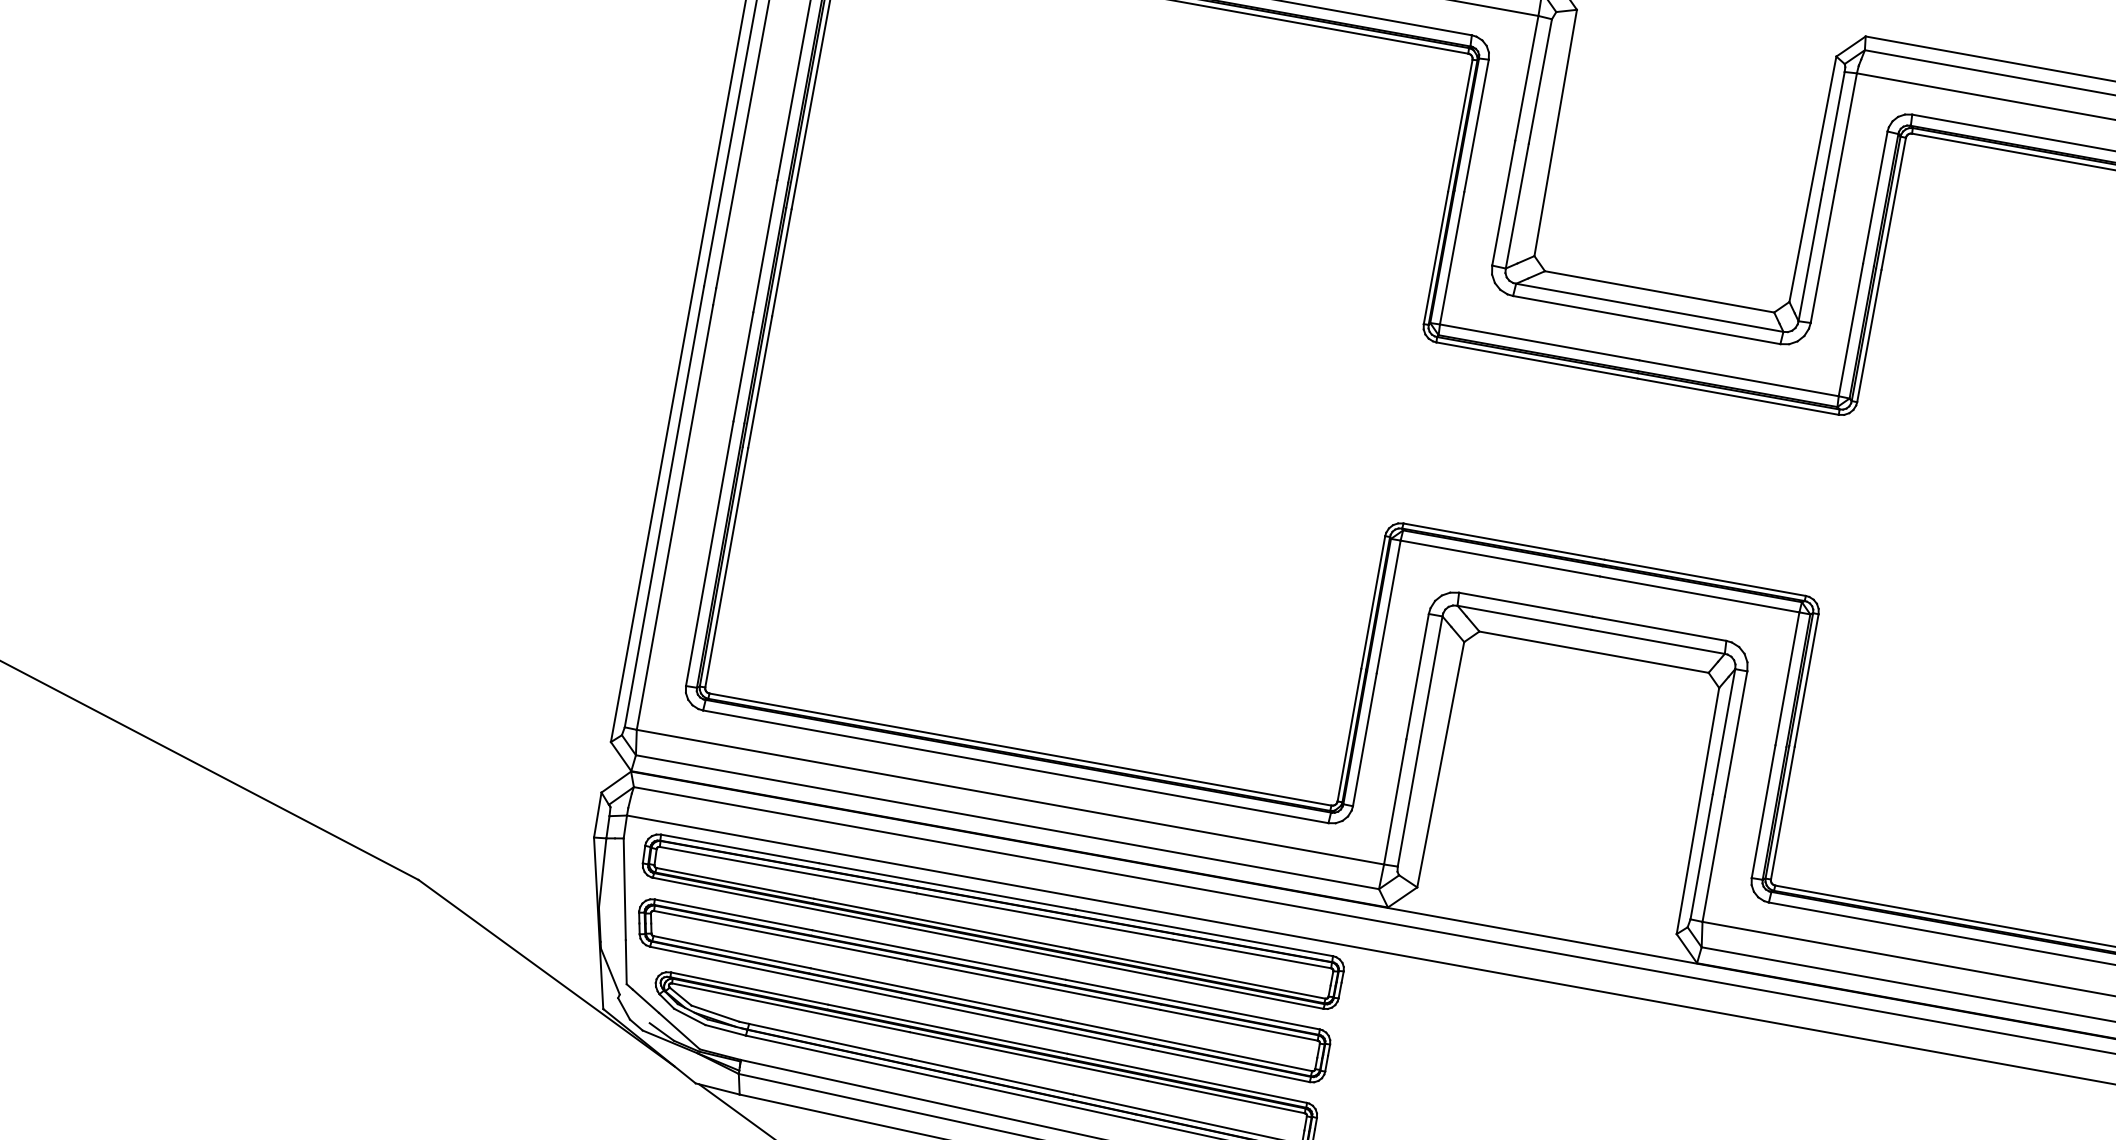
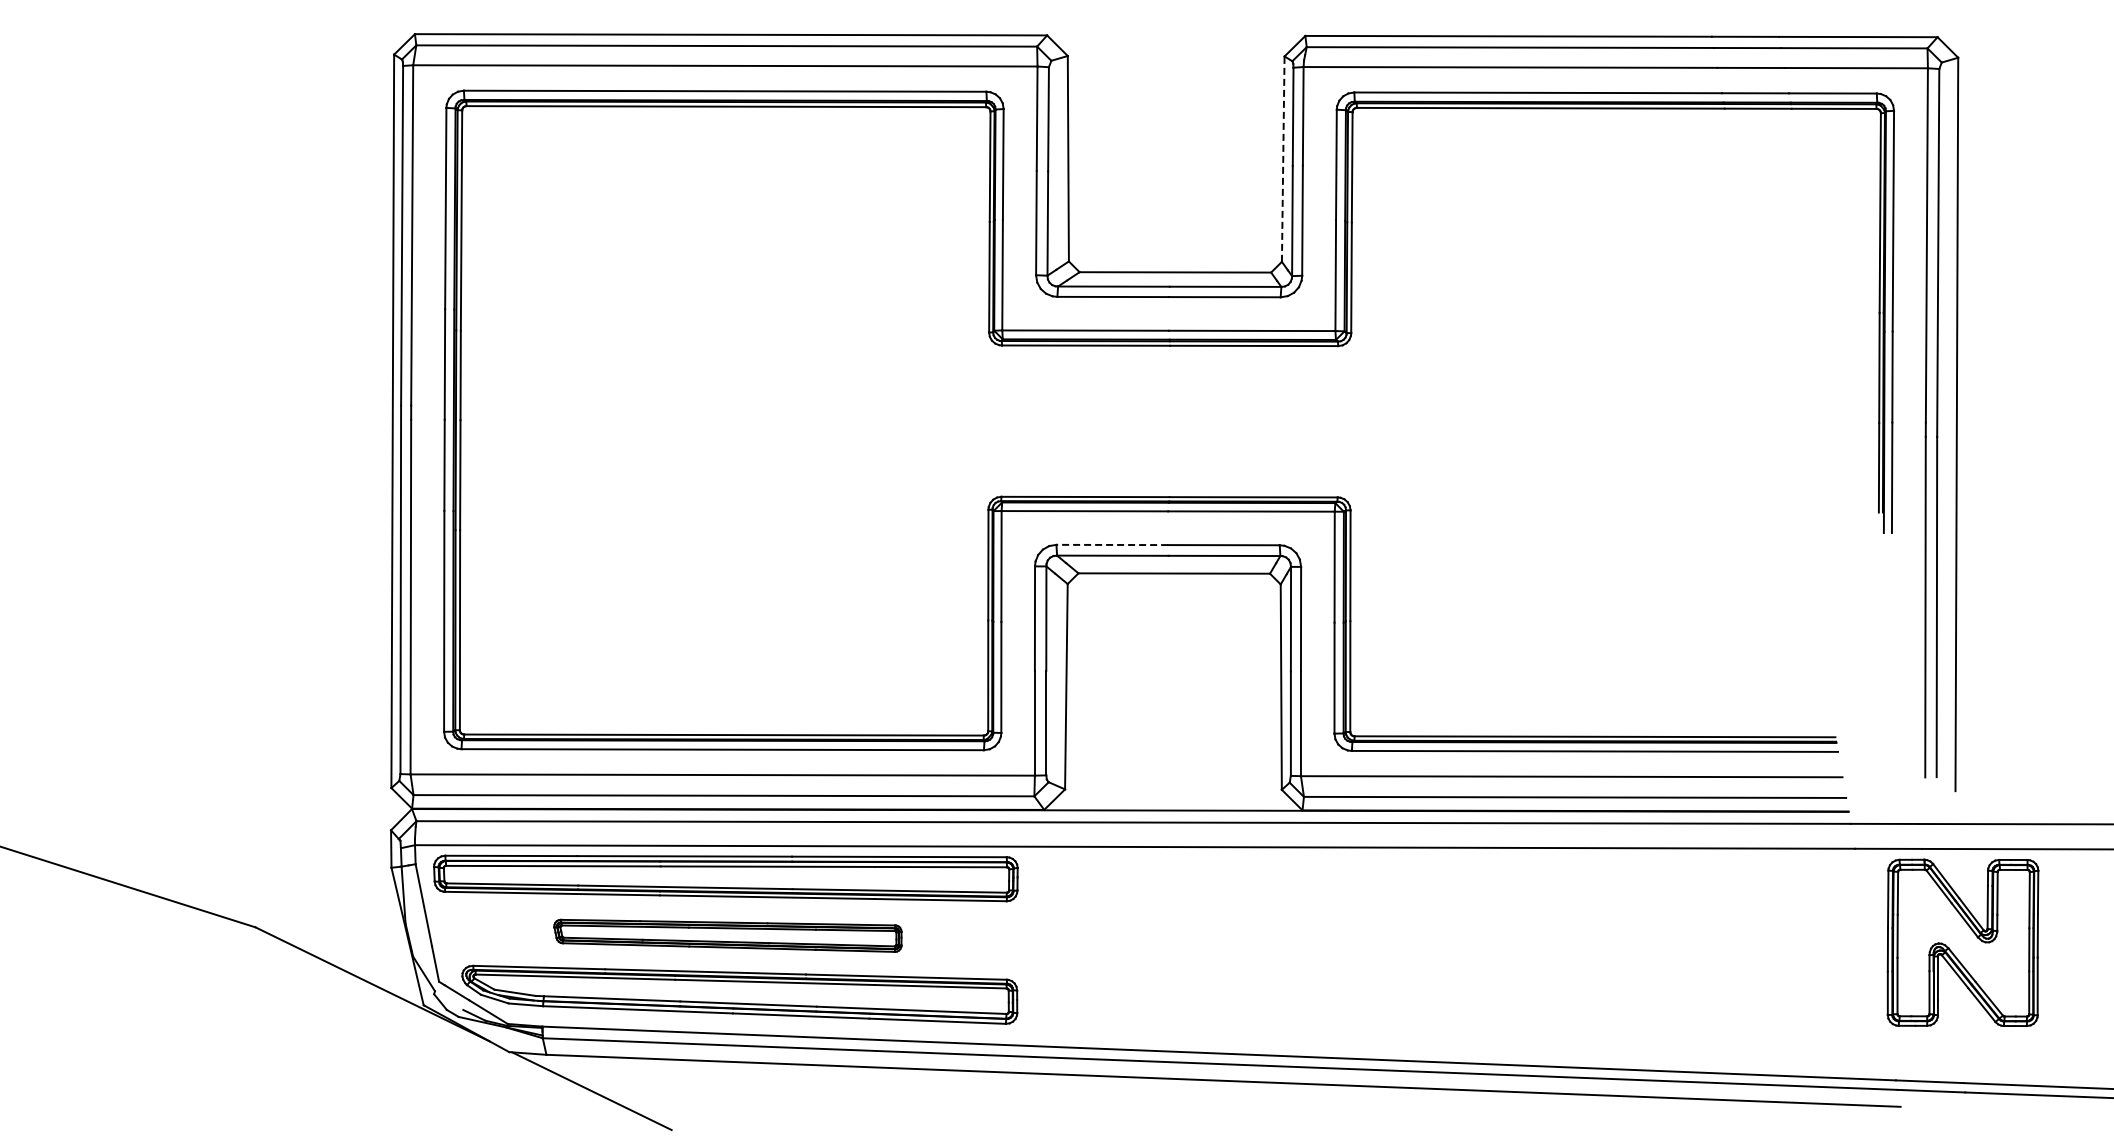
line: (1813, 179) -> (1283, 159), solid -> dashed
line: (1526, 604) -> (1112, 544), solid -> dashed
part: (981, 990) -> (727, 935), size x0.6

